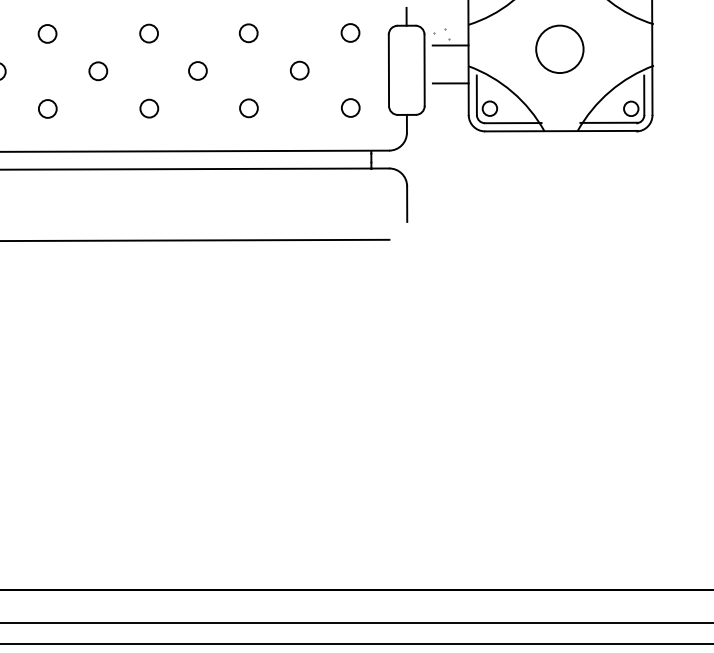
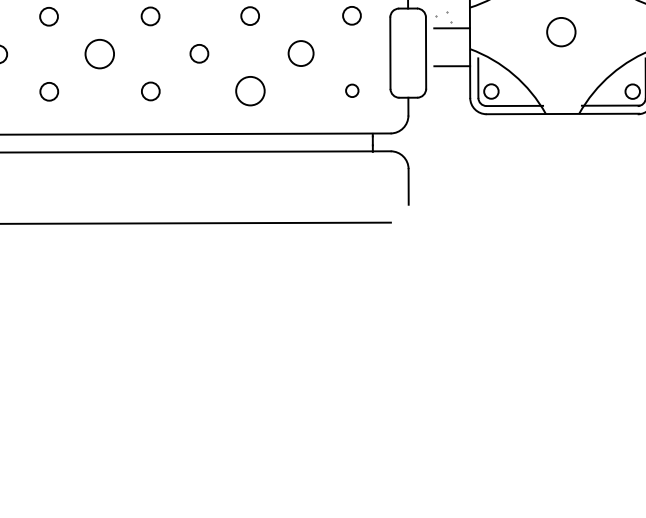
circle: (559, 49) -> (560, 32), size x0.6
circle: (299, 70) -> (300, 53), size x1.4
circle: (98, 71) -> (99, 54), size x1.6
circle: (350, 107) -> (351, 90), size x0.7
circle: (248, 108) -> (249, 91), size x1.6

